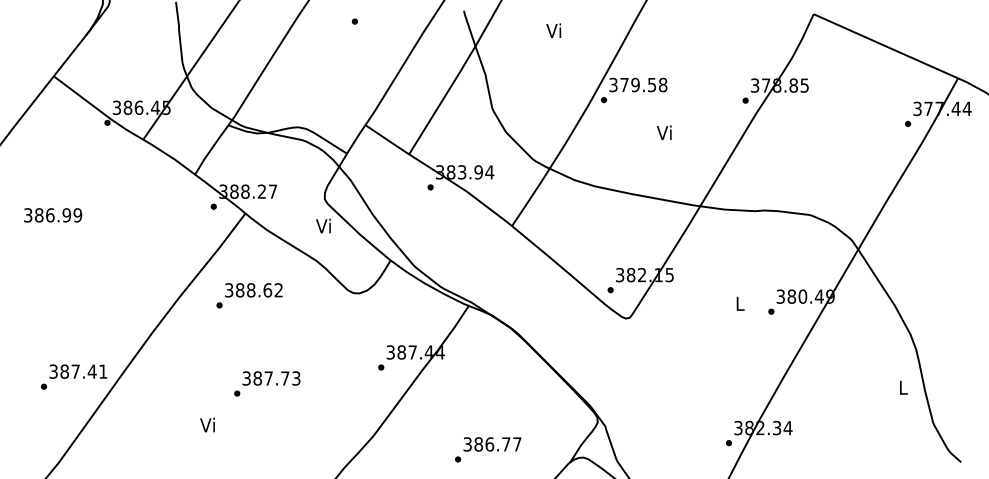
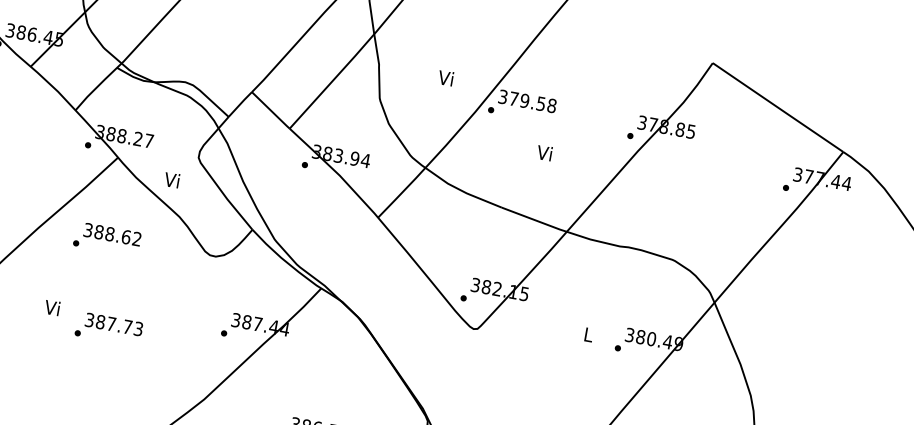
text: (553, 30) -> (445, 77), moved
text: (323, 225) -> (172, 179), moved
text: (207, 424) -> (52, 307), moved

